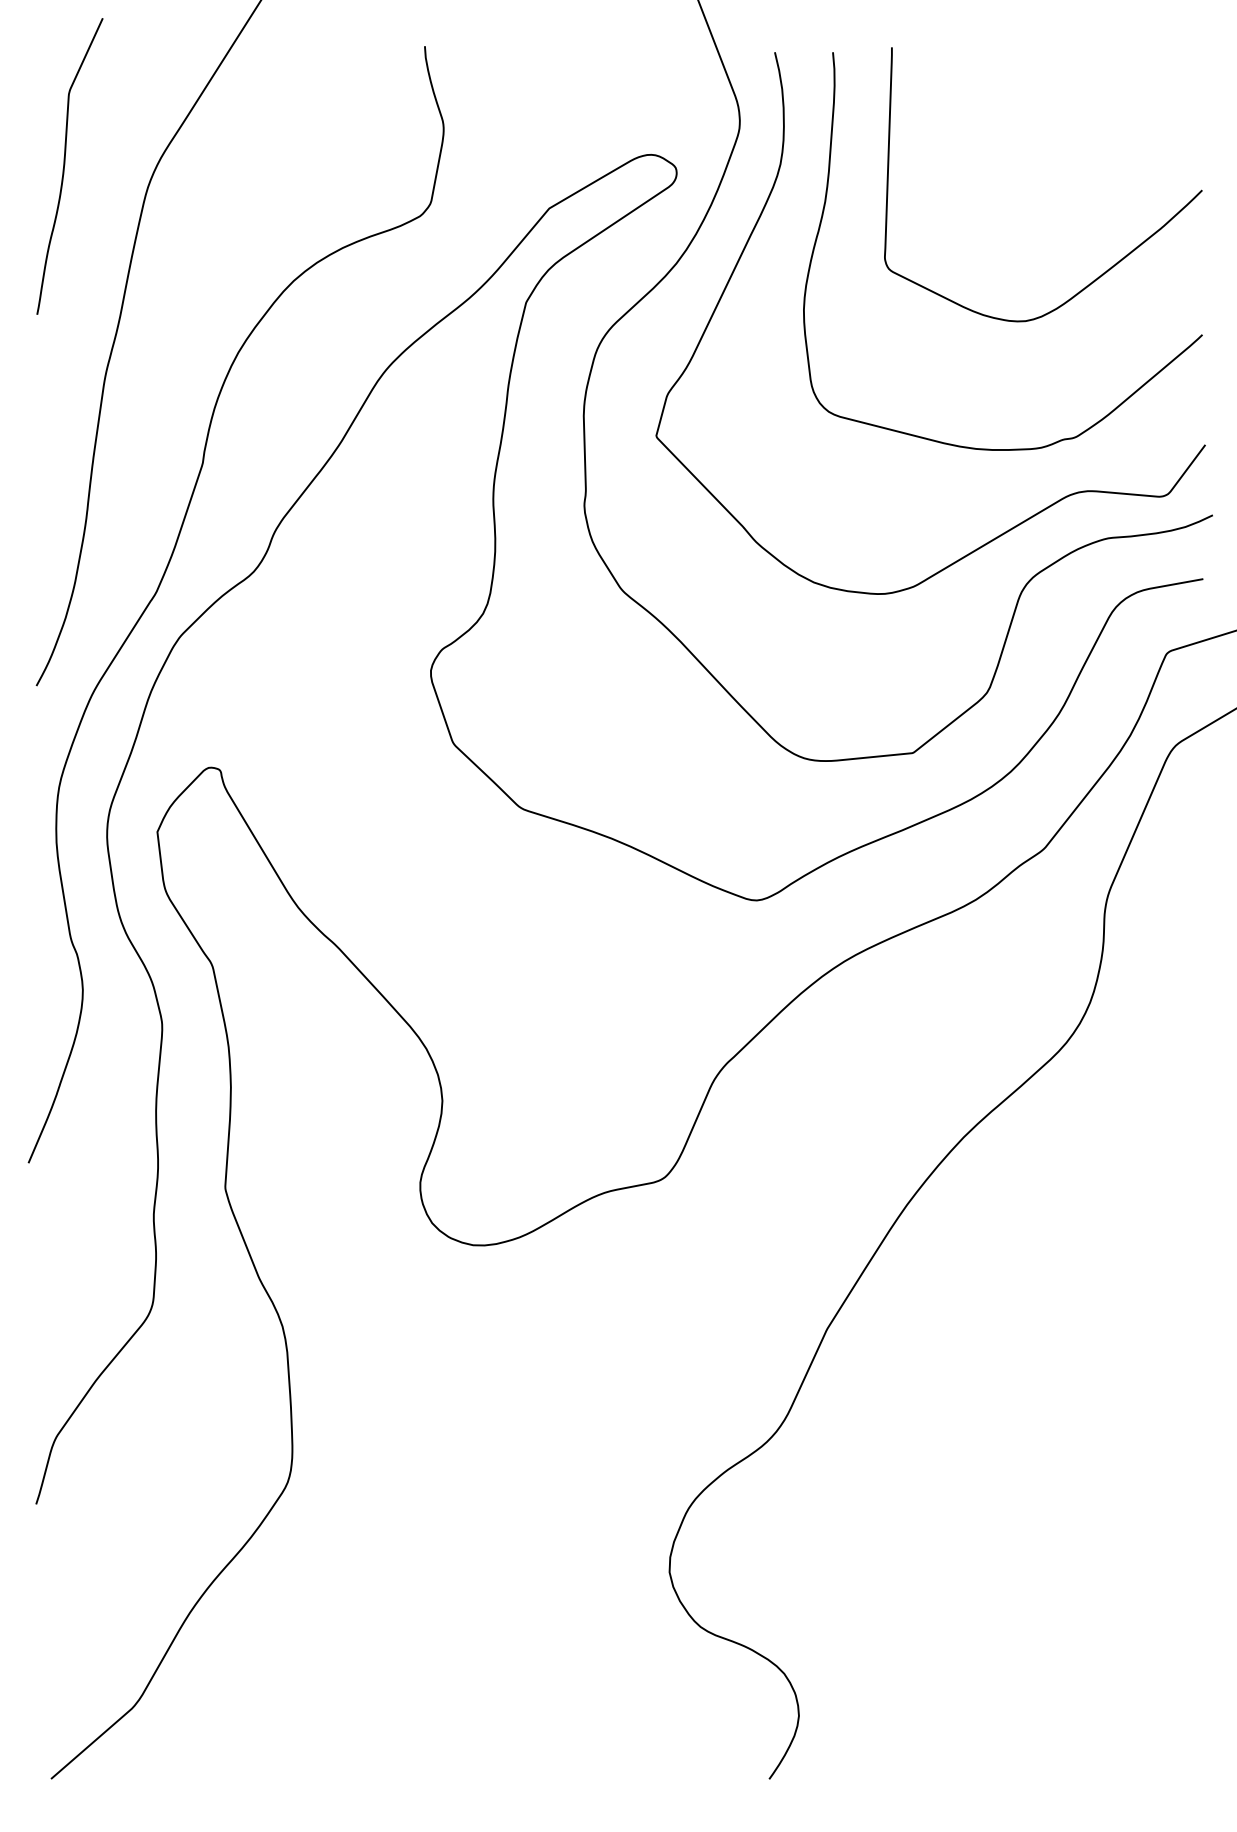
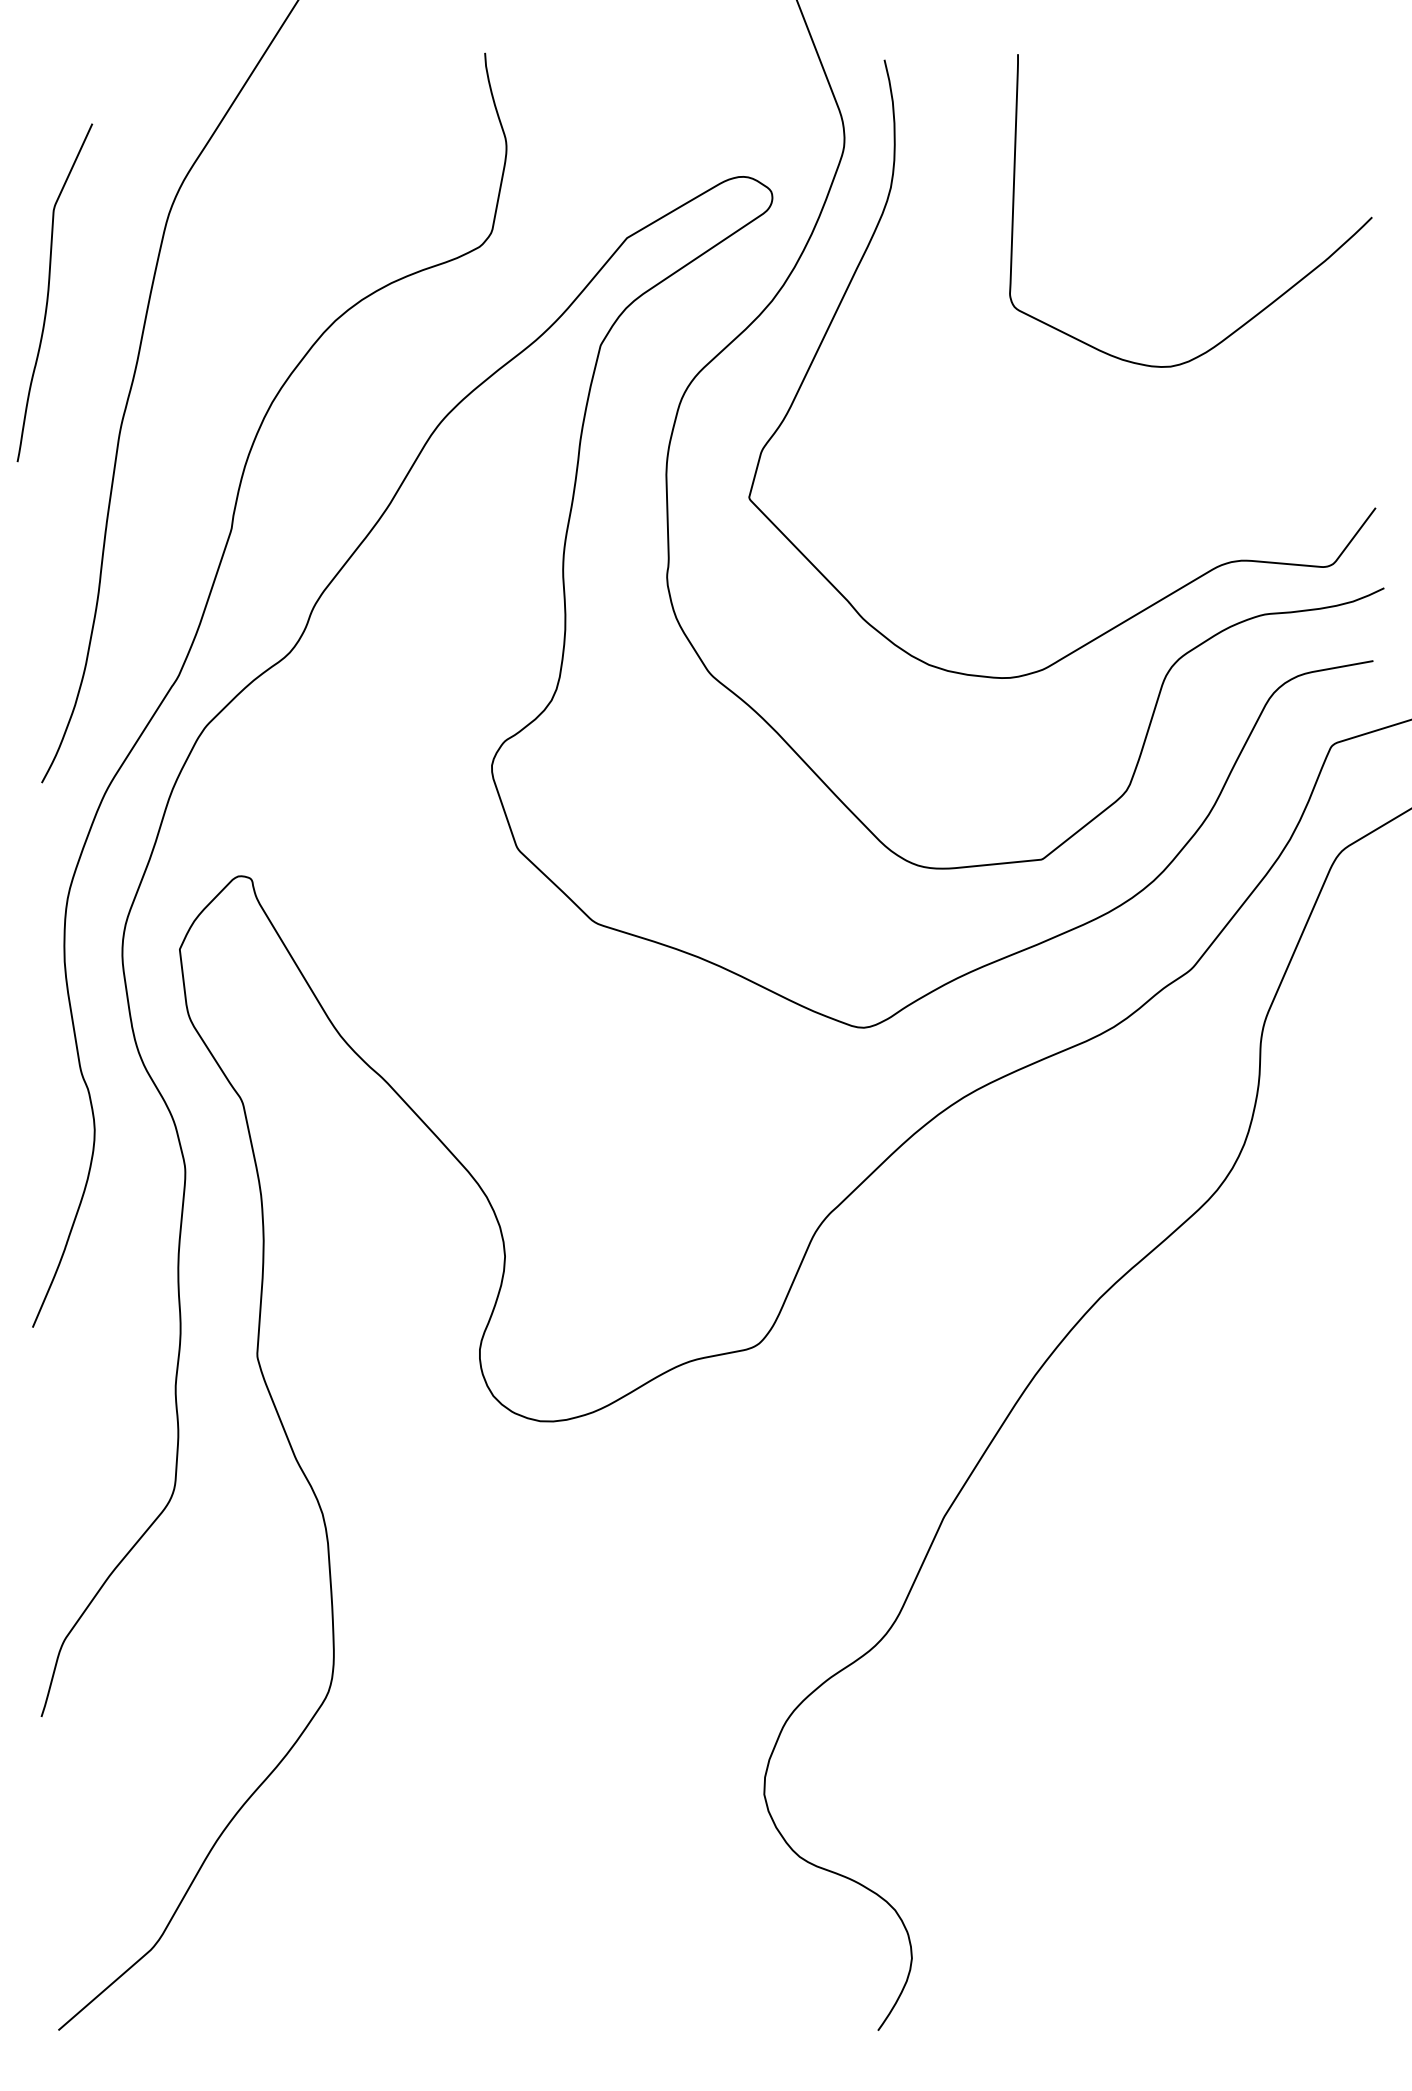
curve: (65, 165) -> (49, 291), moved
curve: (823, 216) -> (939, 247), removed

